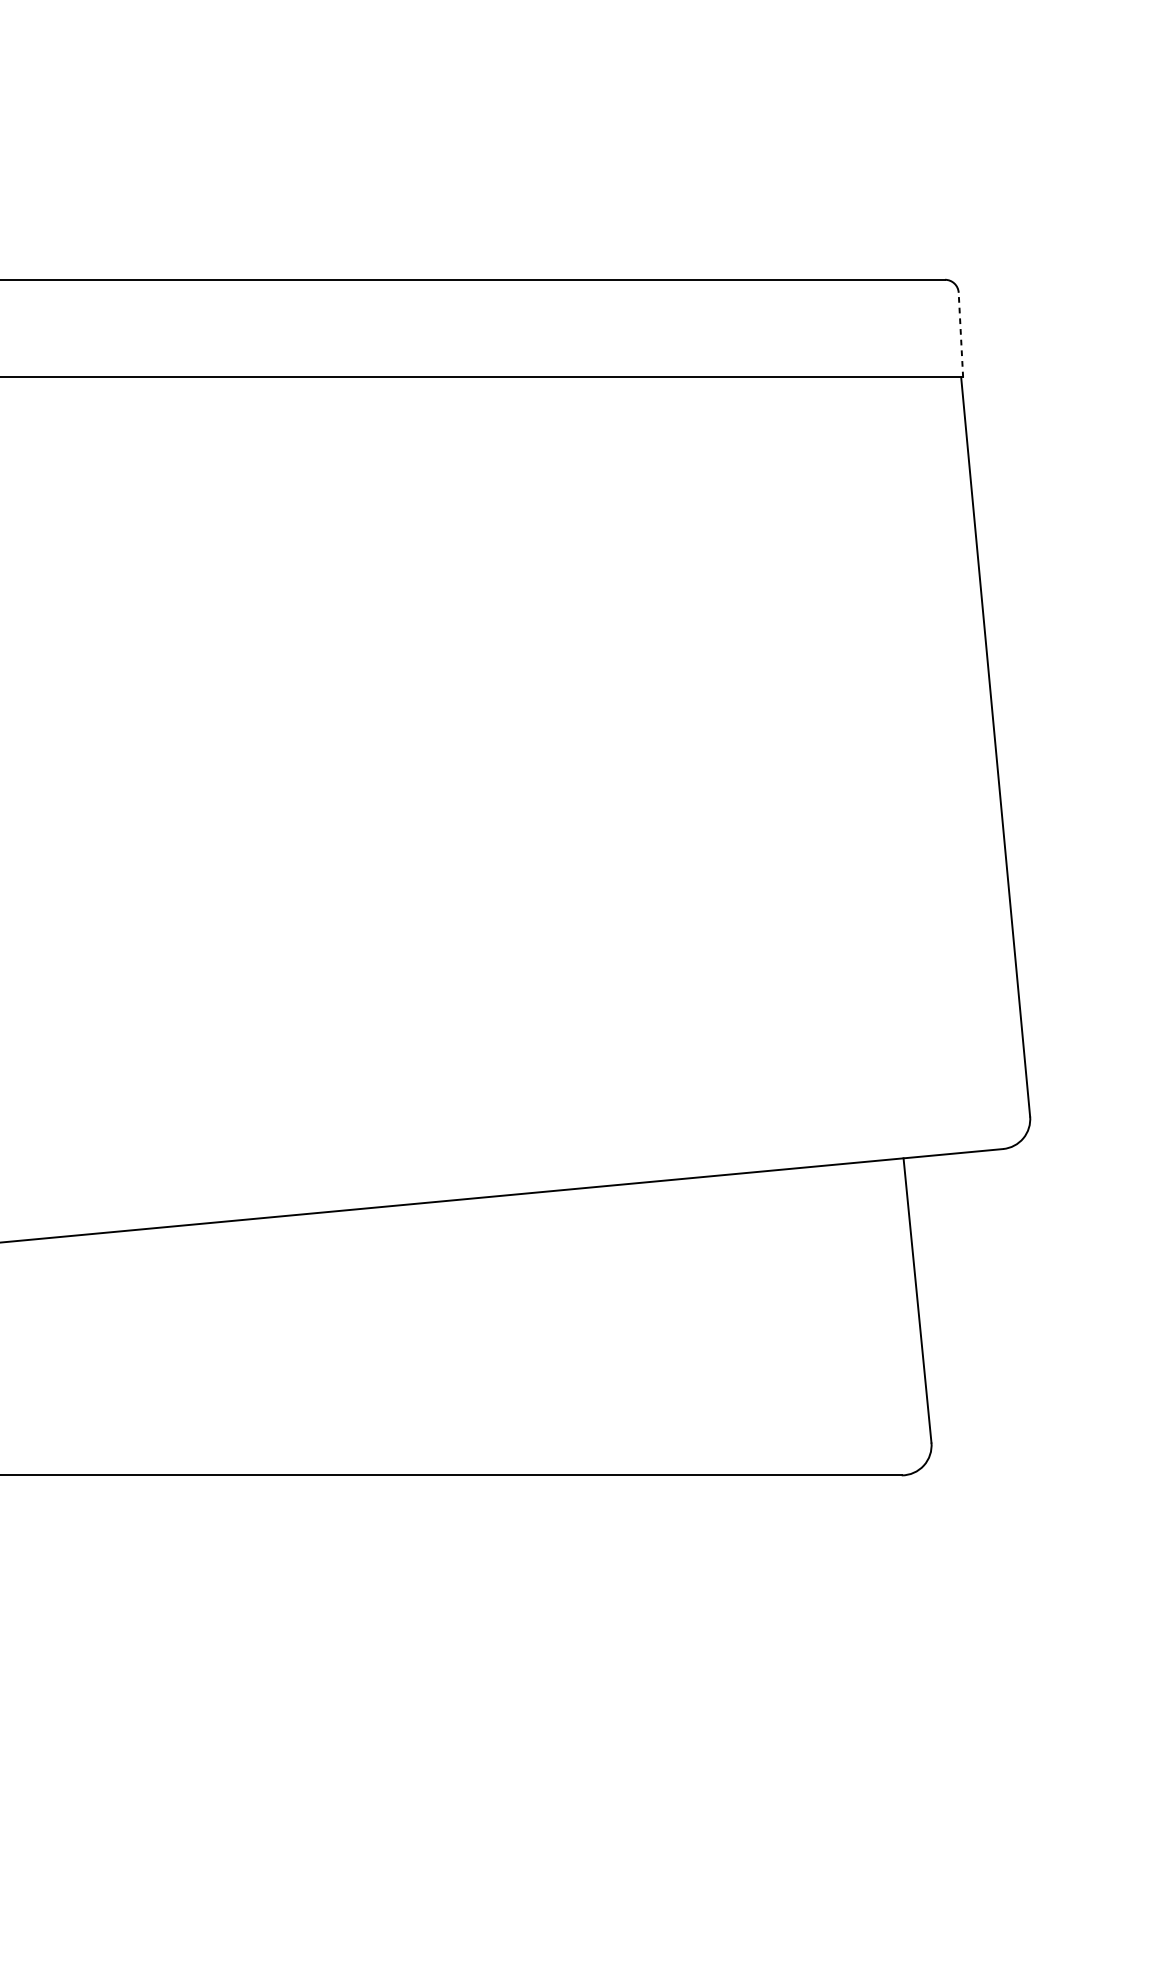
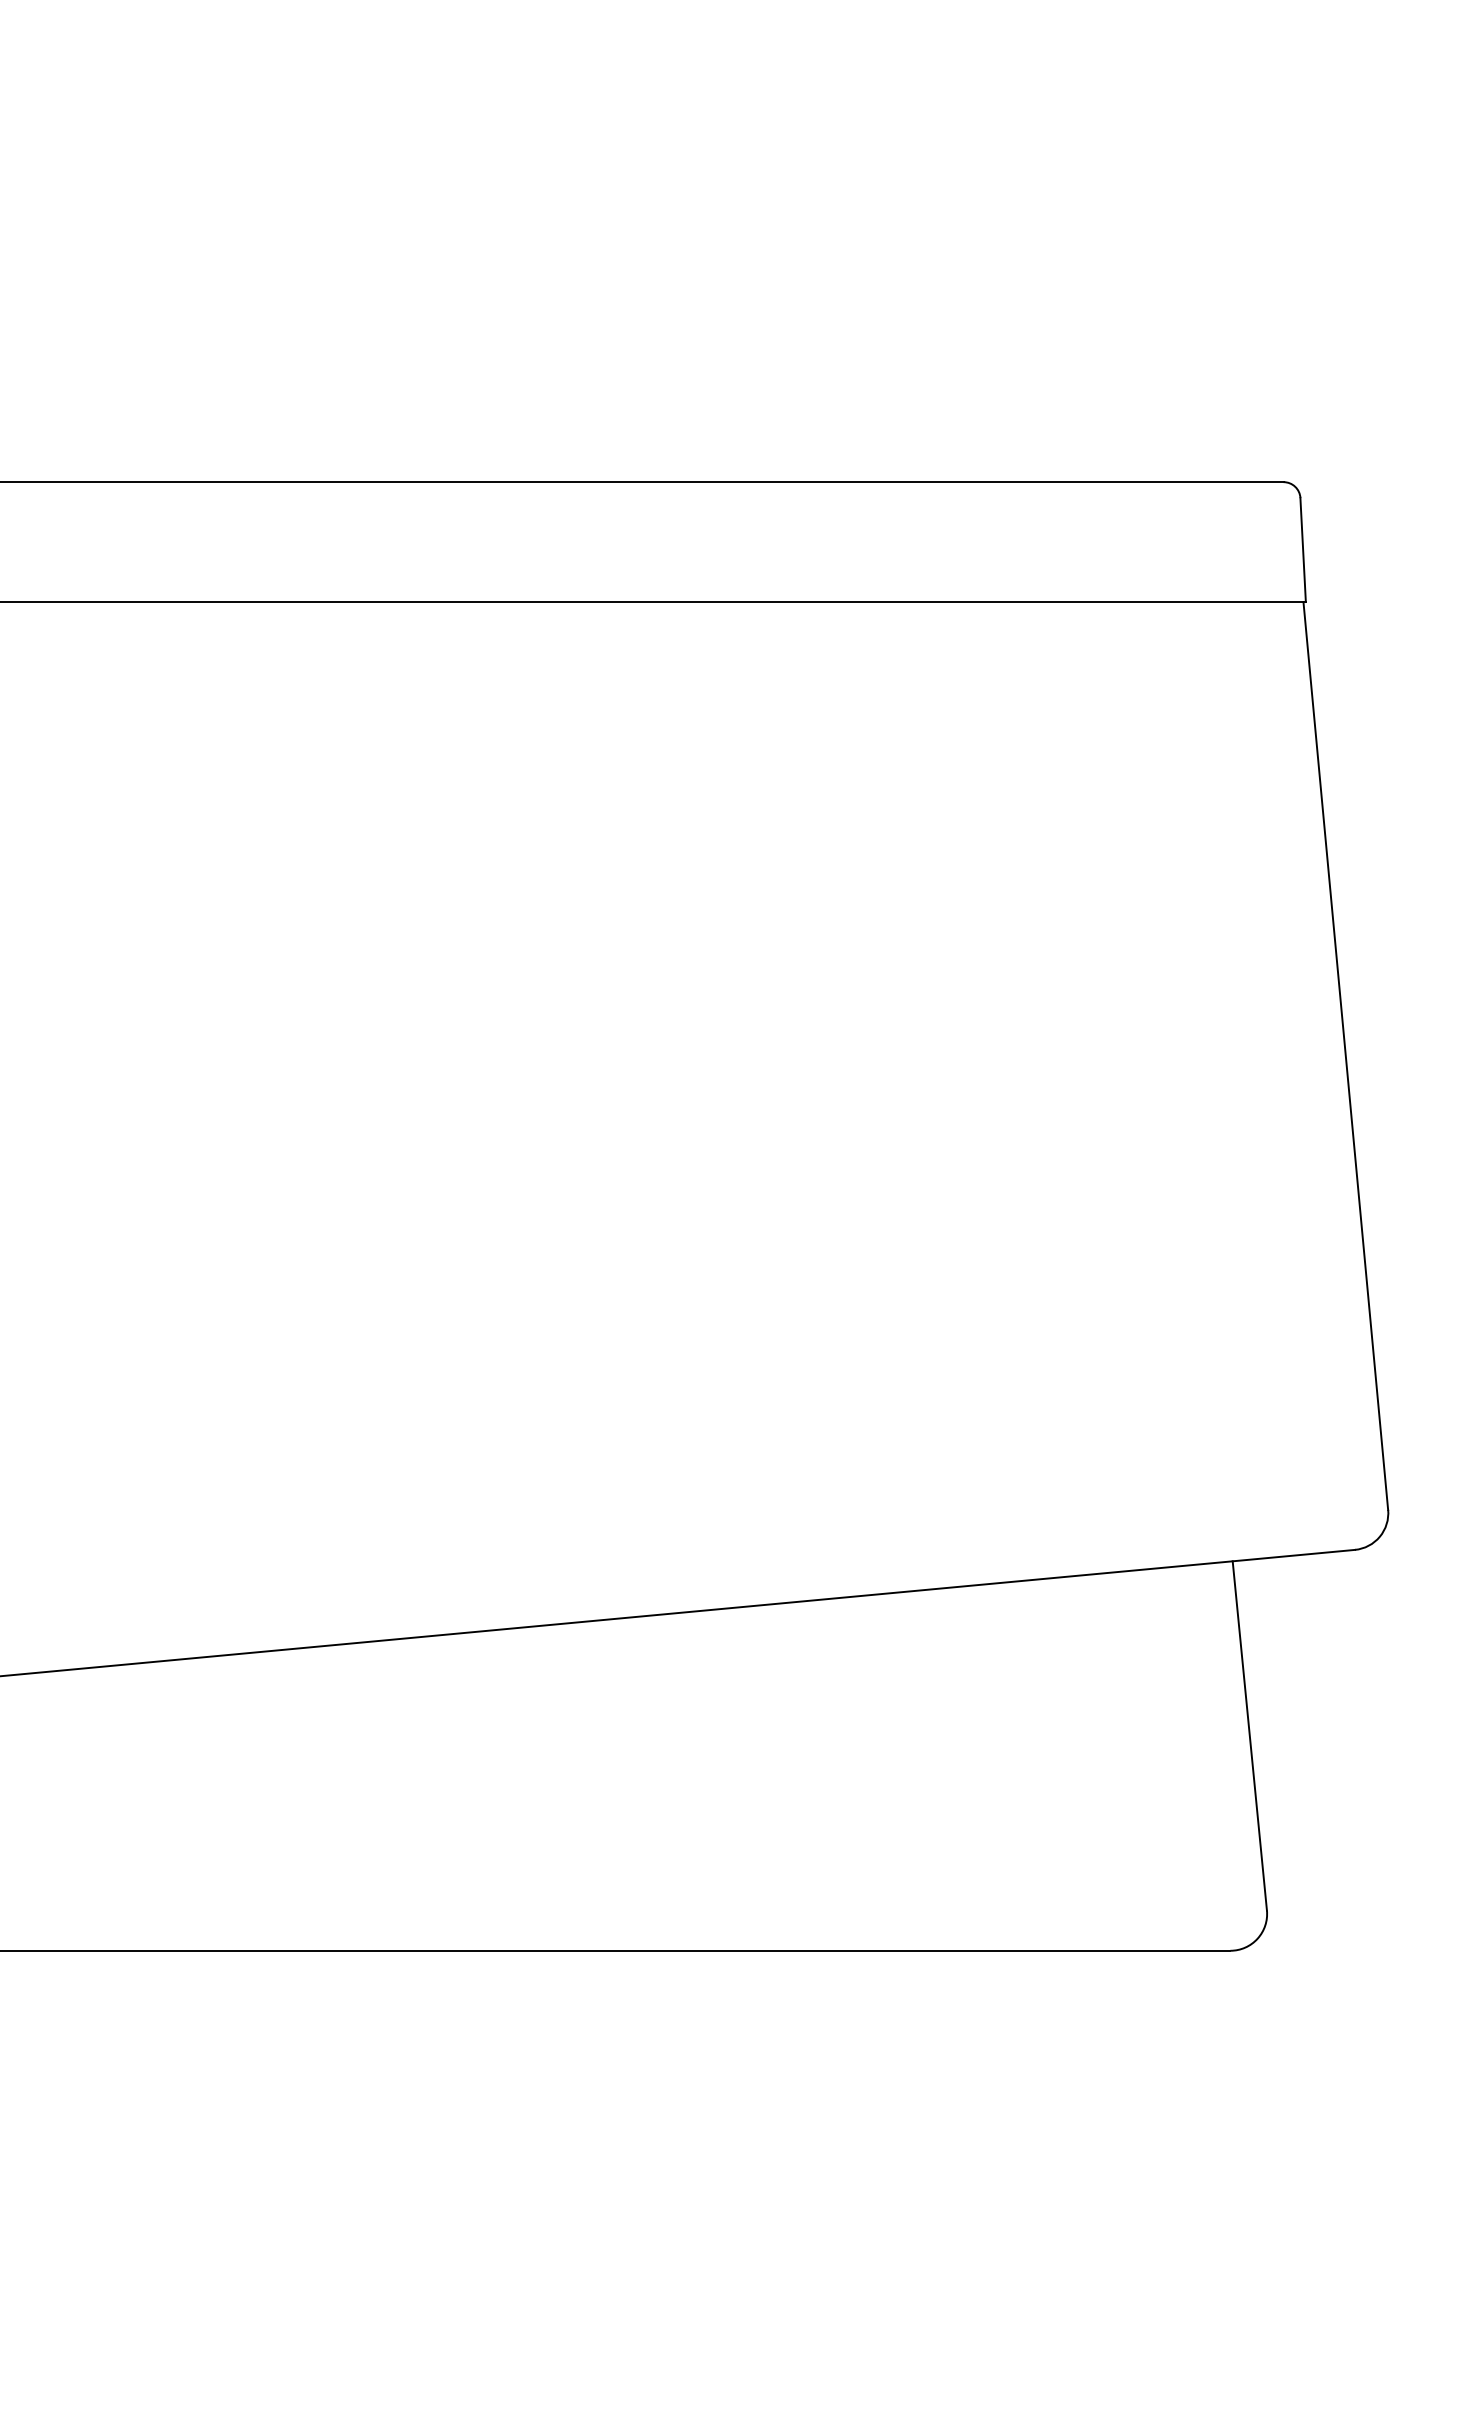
line: (961, 334) -> (1303, 549), dashed -> solid

